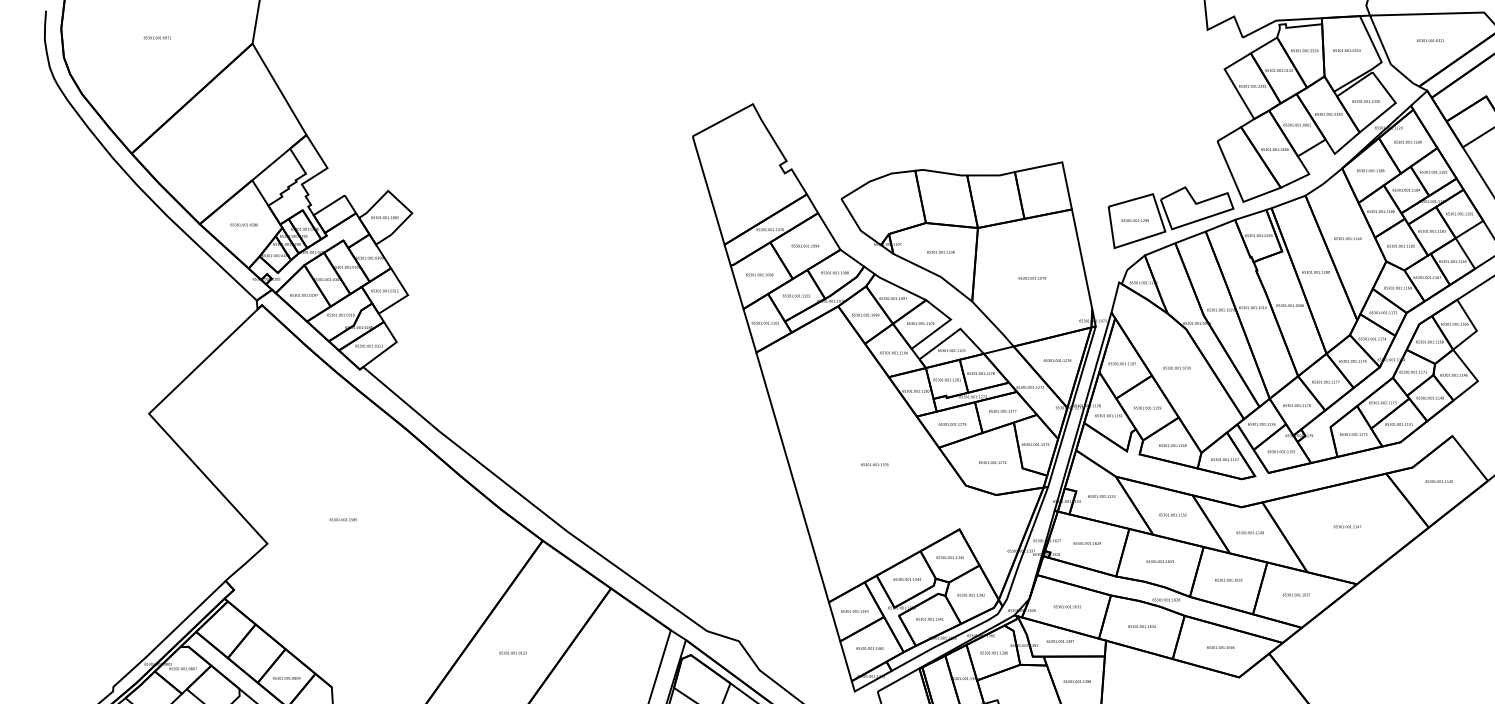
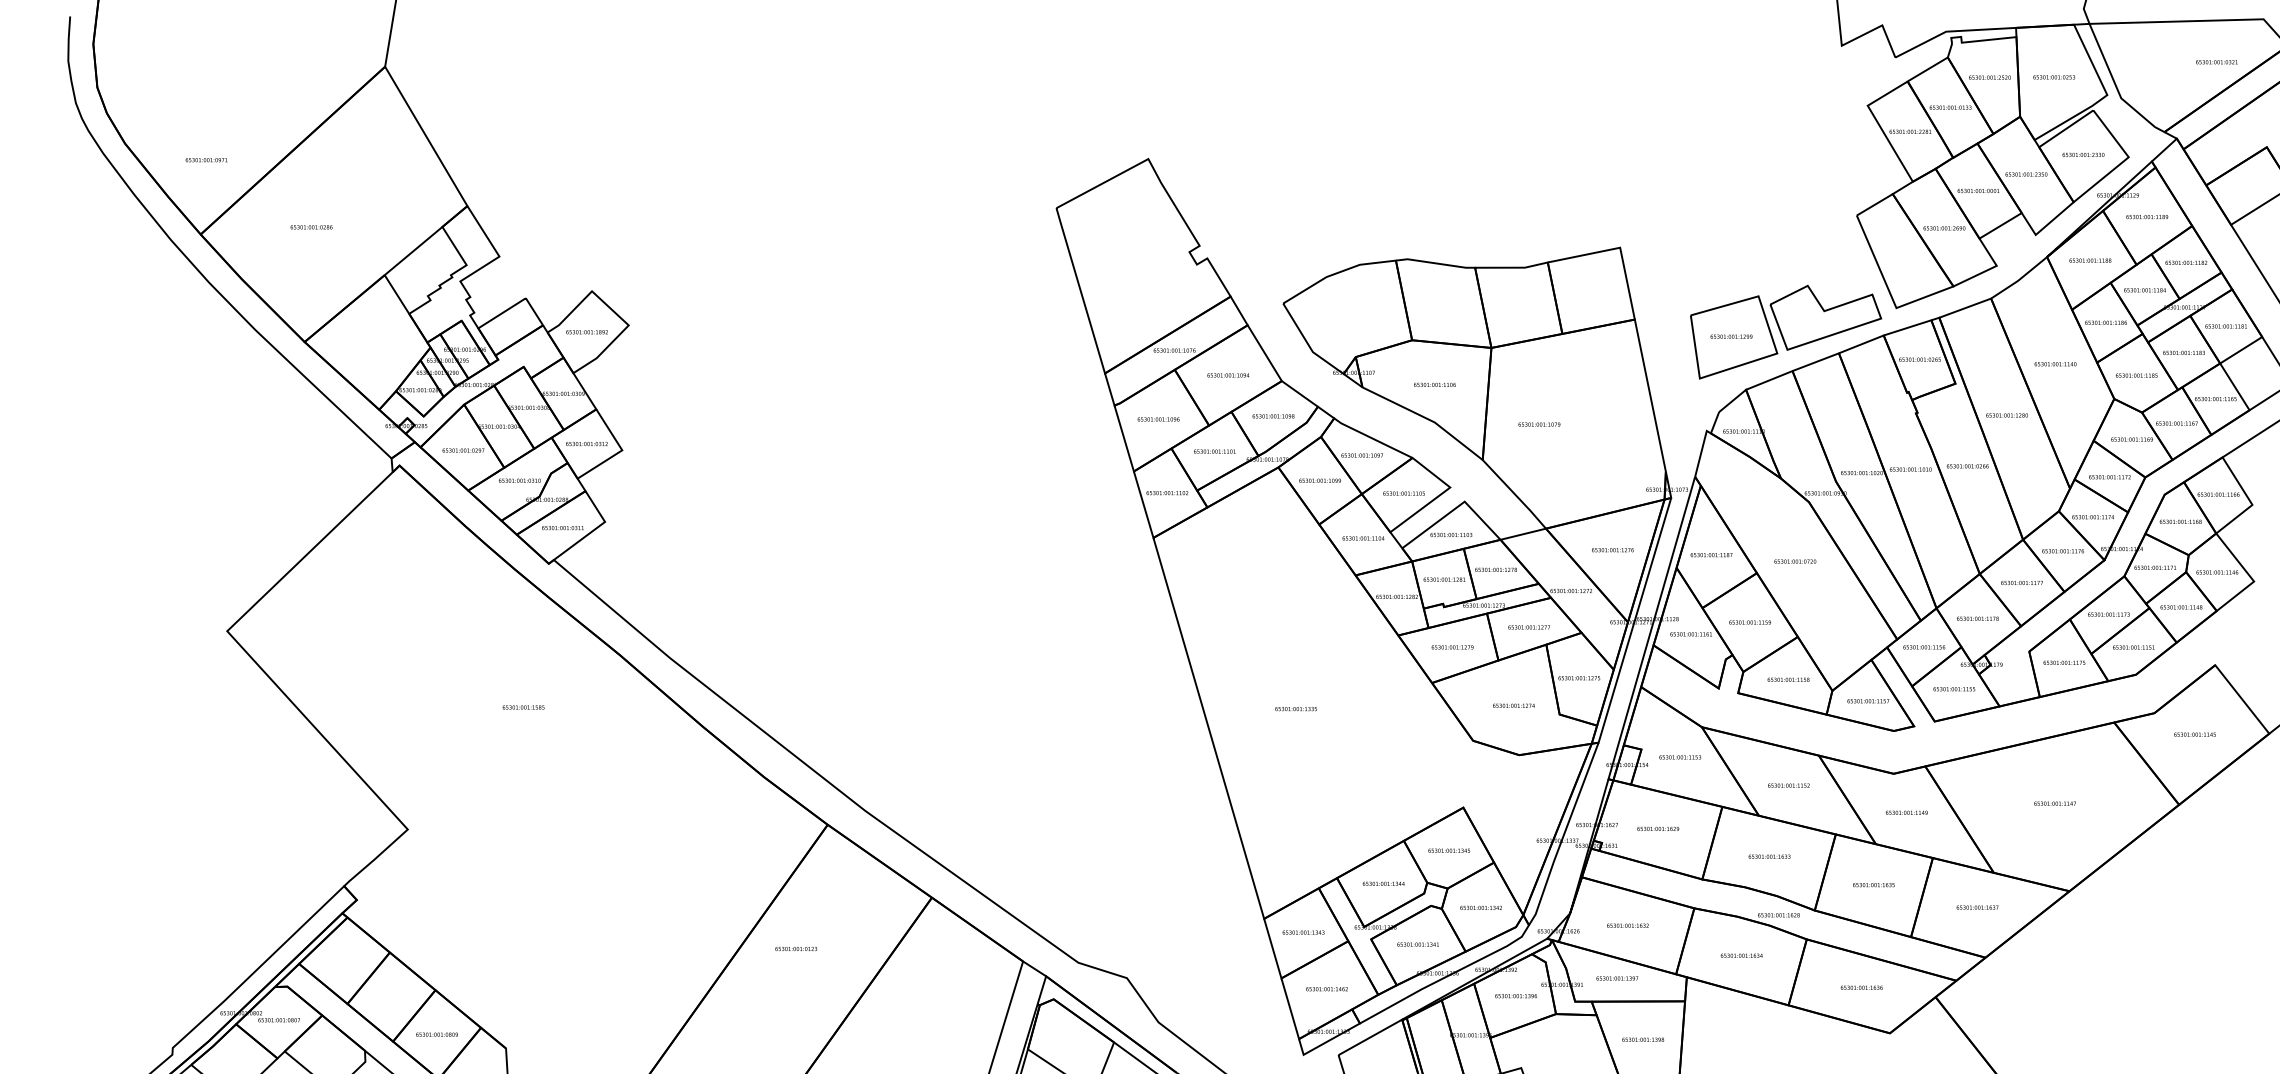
text: (156, 37) -> (205, 159), moved
text: (1430, 40) -> (2216, 61), moved
text: (243, 224) -> (310, 226), moved
text: (1032, 278) -> (1539, 424), moved
text: (874, 464) -> (1295, 708), moved
text: (342, 519) -> (522, 707), moved
text: (512, 652) -> (795, 948), moved

